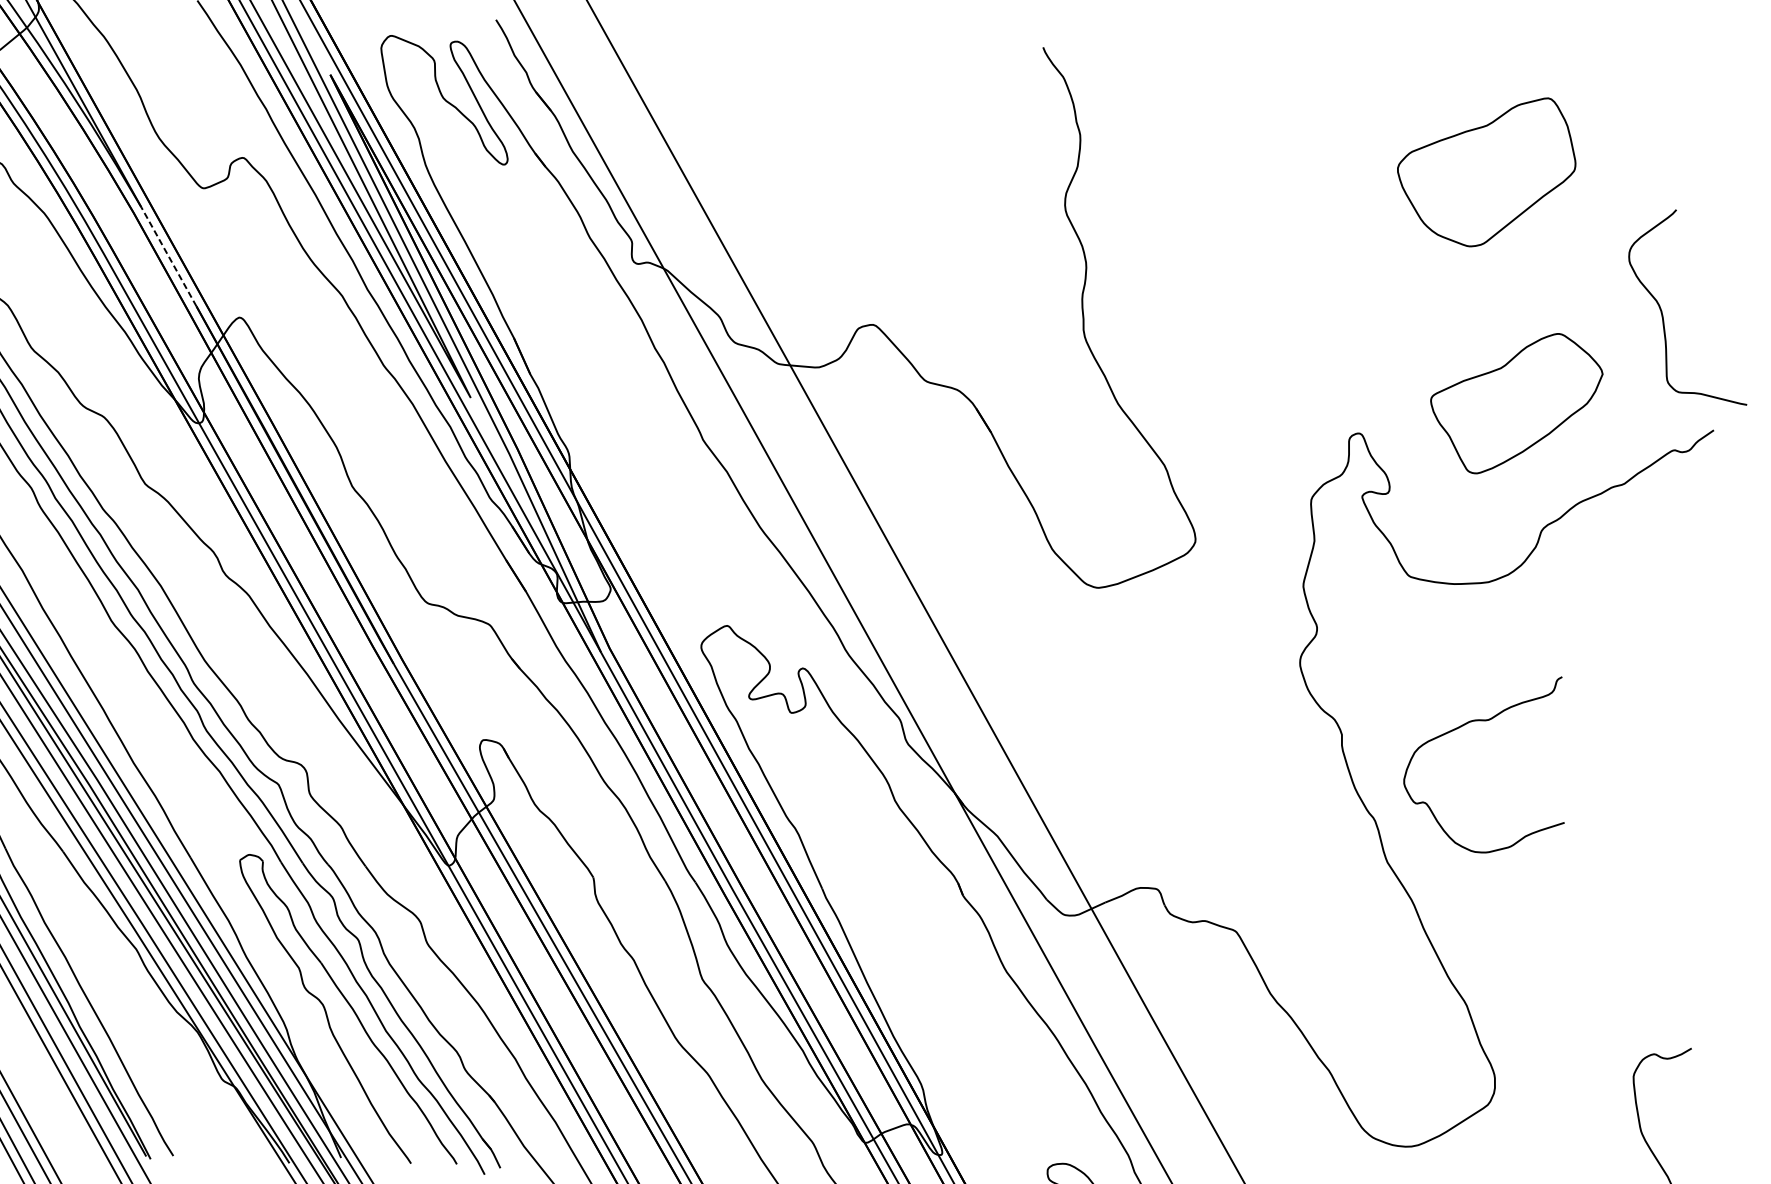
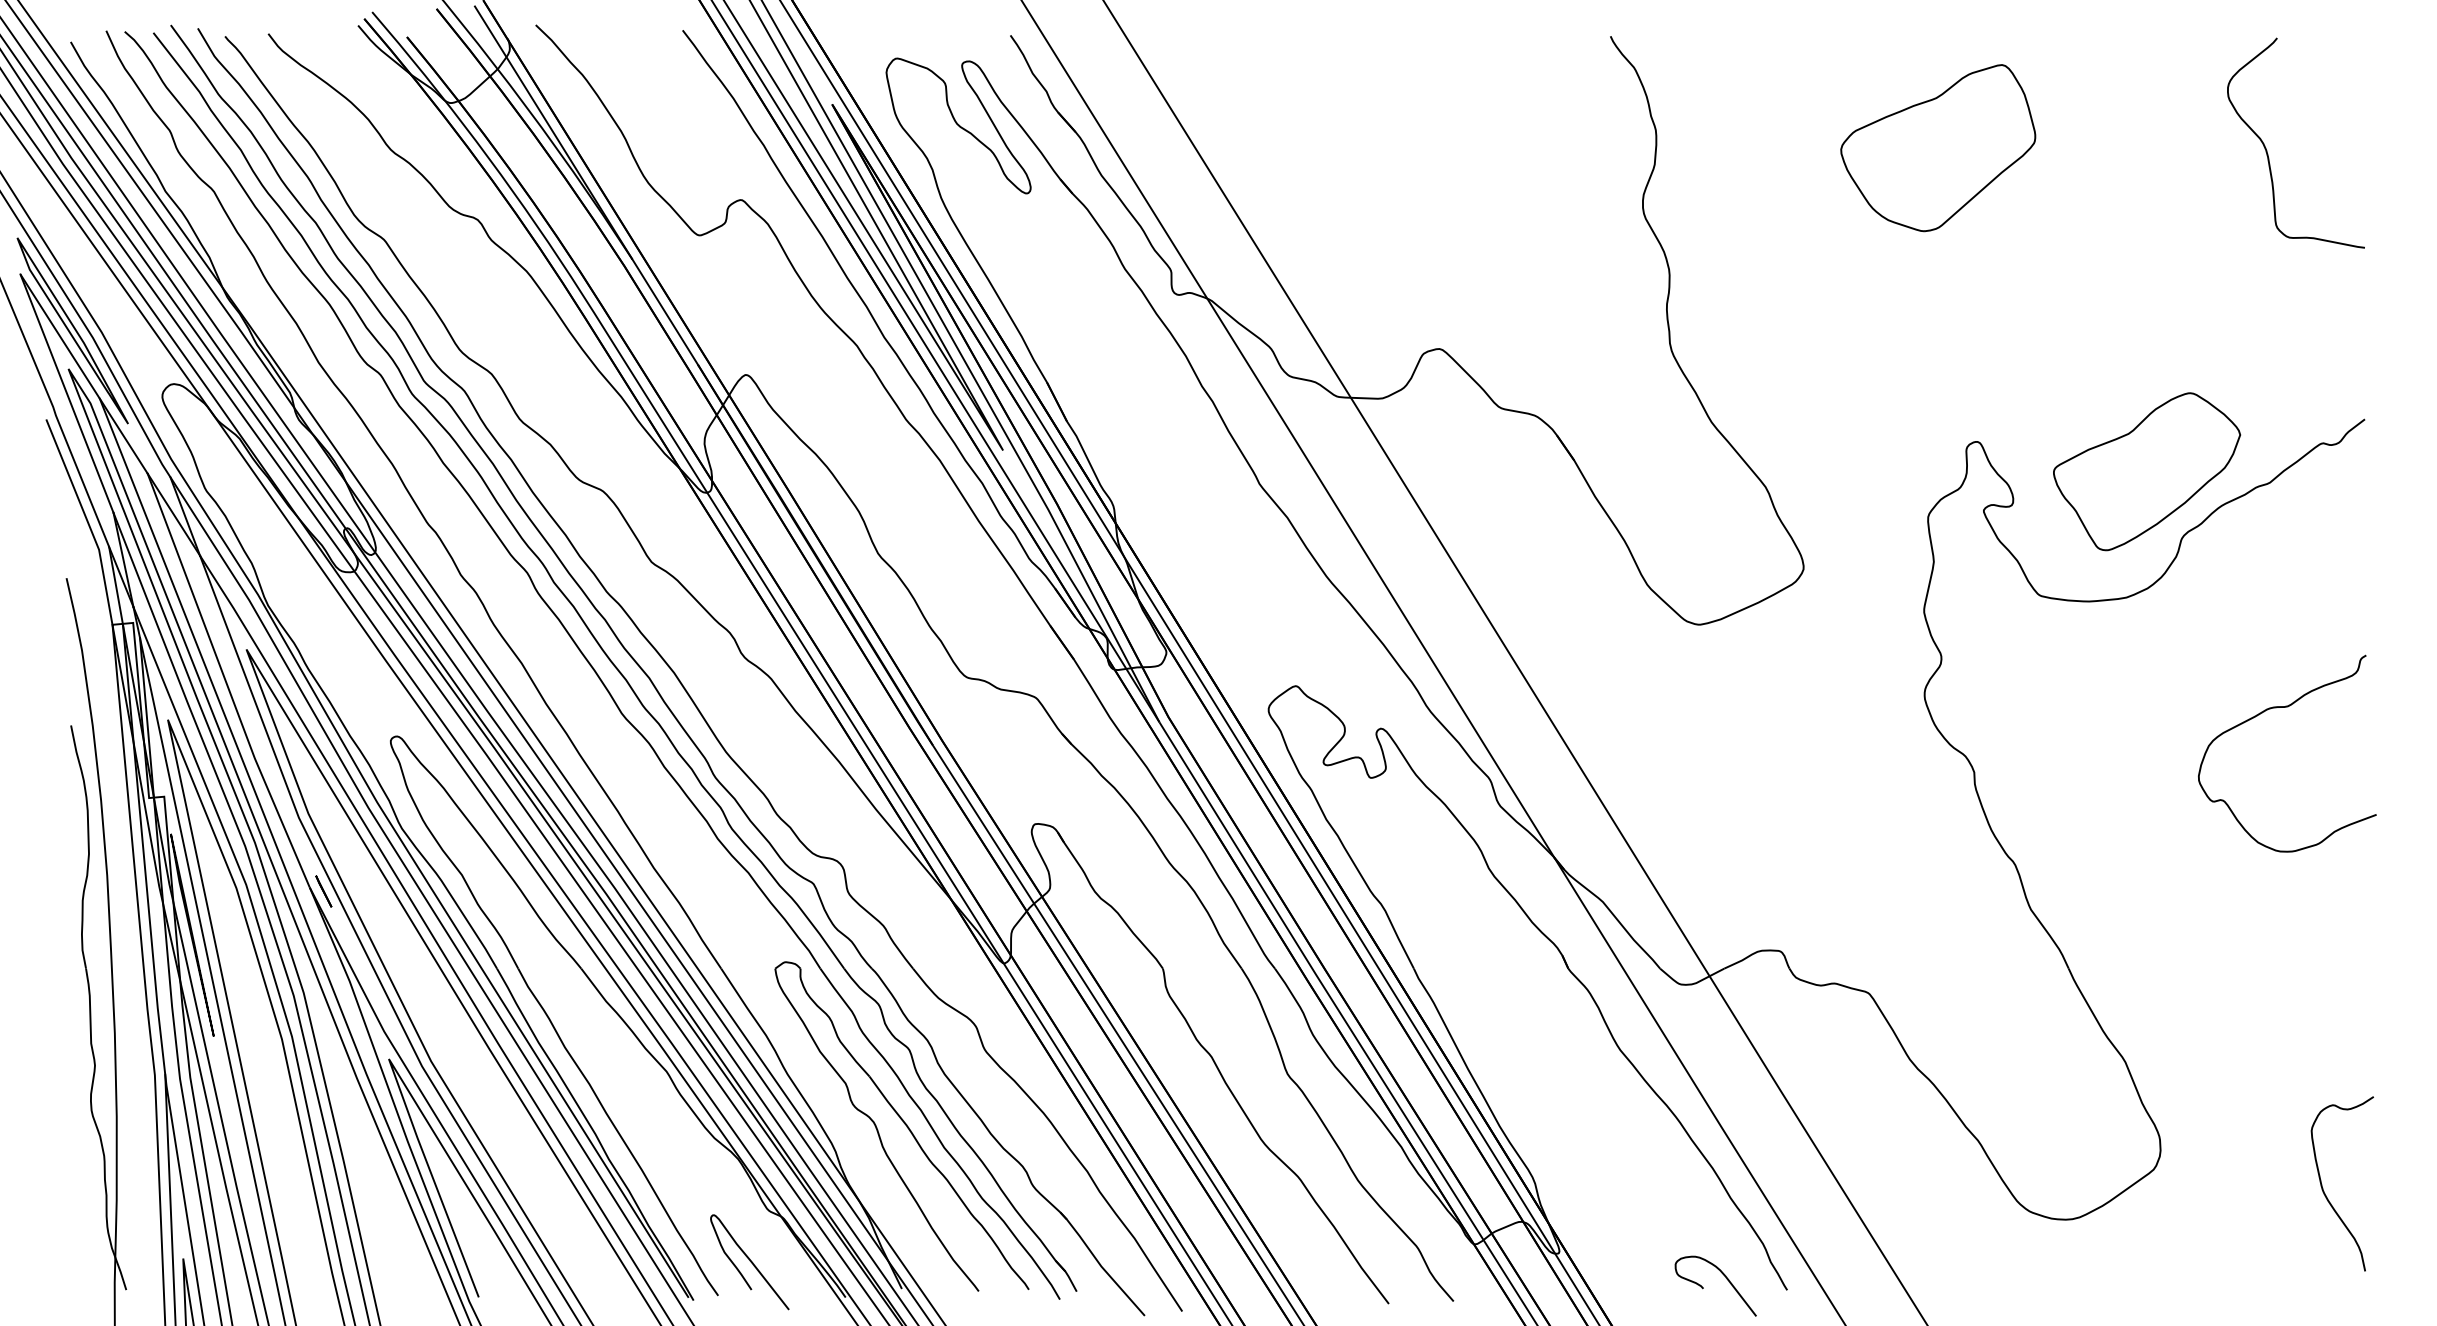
part: (1486, 171) -> (1938, 148), moved
line: (168, 256) -> (664, 311), dashed -> solid
curve: (1662, 311) -> (2267, 150), moved
part: (1516, 403) -> (2147, 471), moved
curve: (1488, 720) -> (2287, 707), moved
curve: (203, 1126) -> (749, 1261), added

